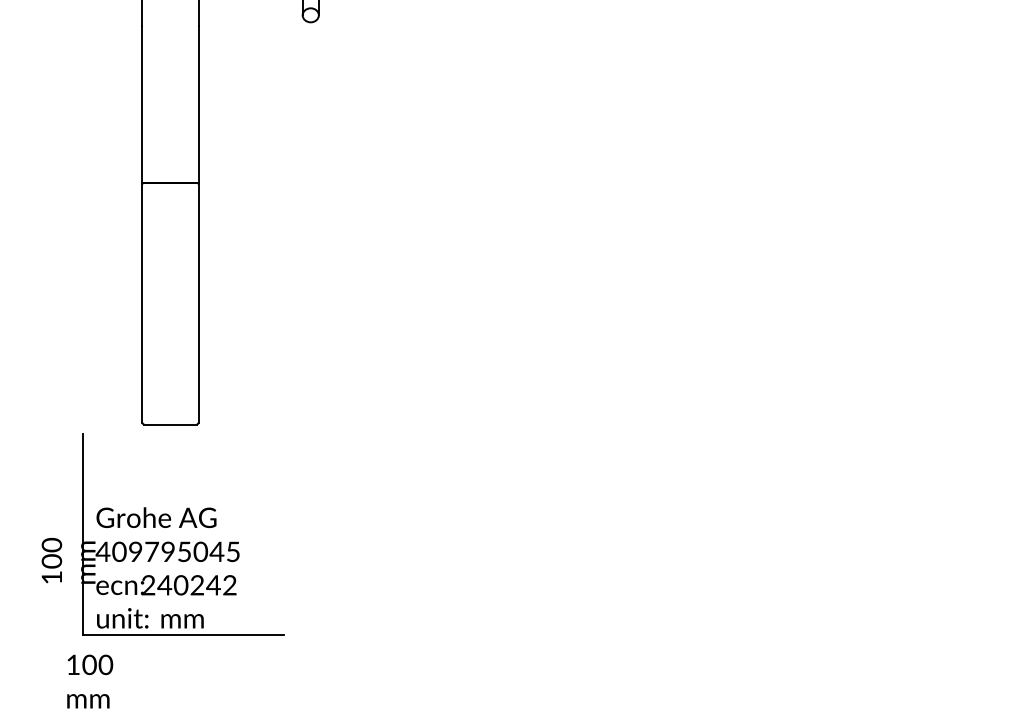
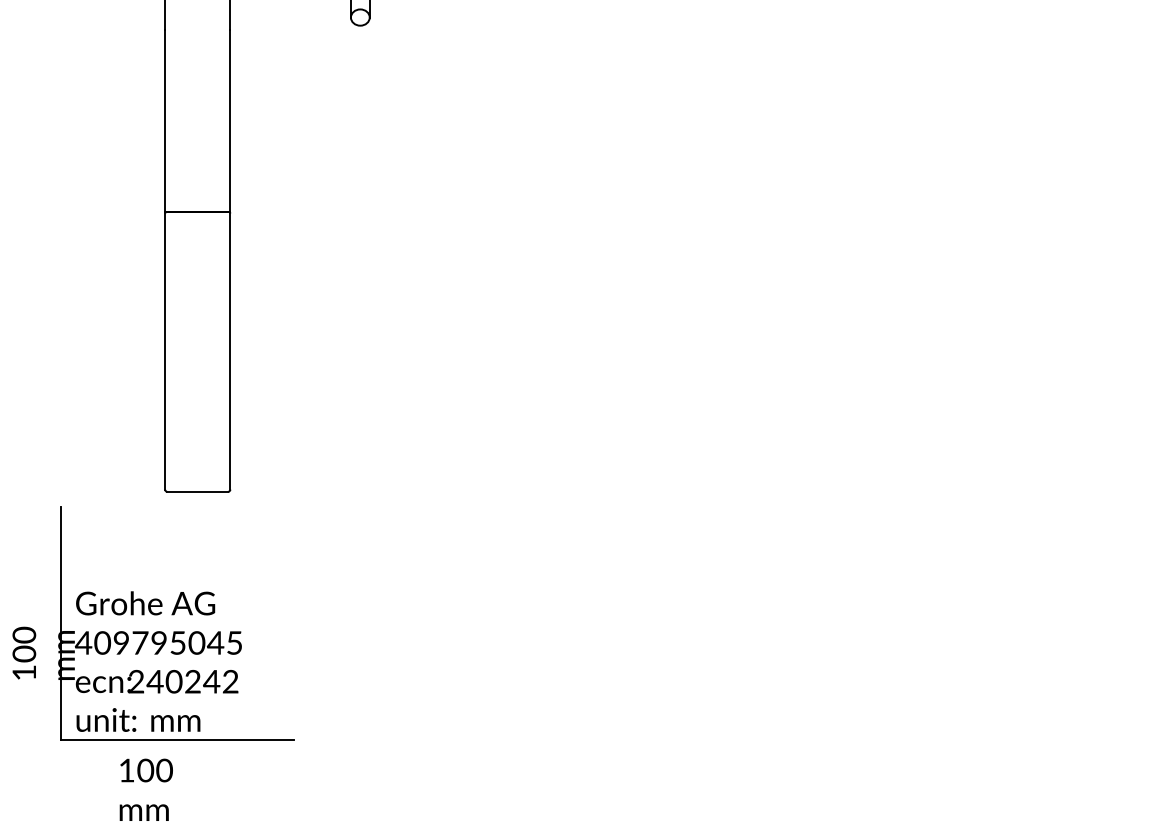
part: (162, 527) -> (152, 614), moved
text: (90, 681) -> (146, 789), moved

